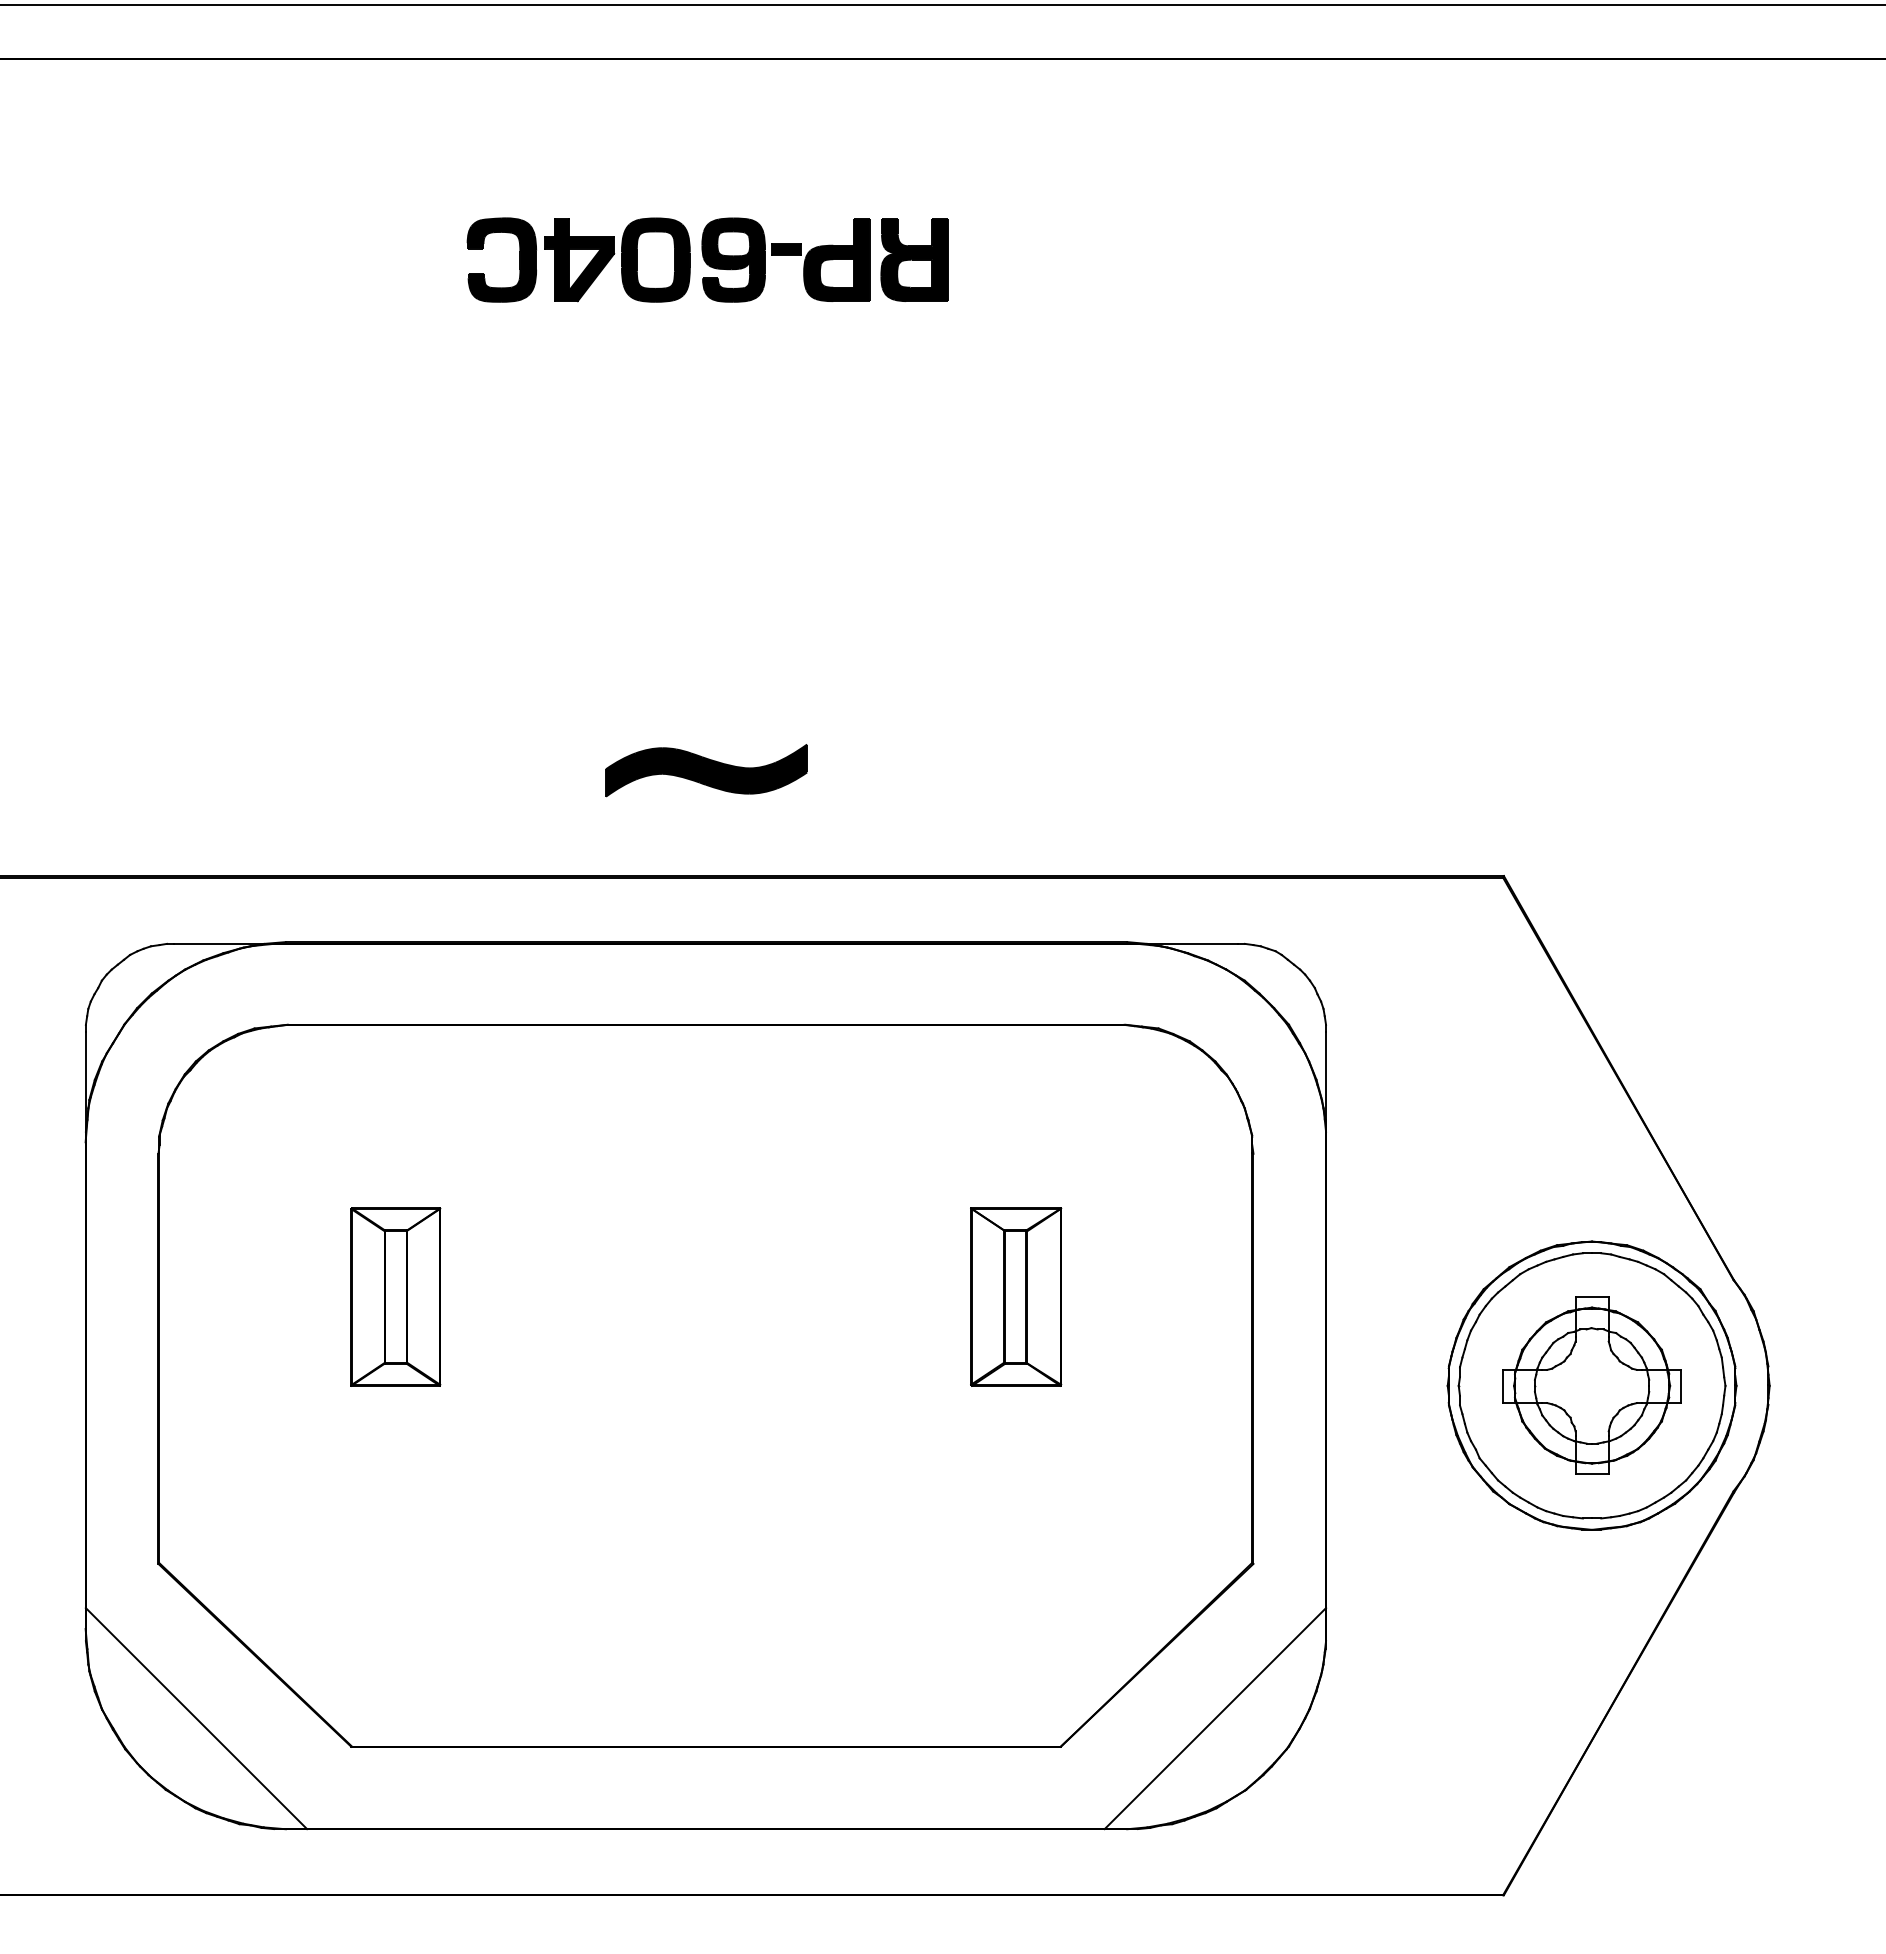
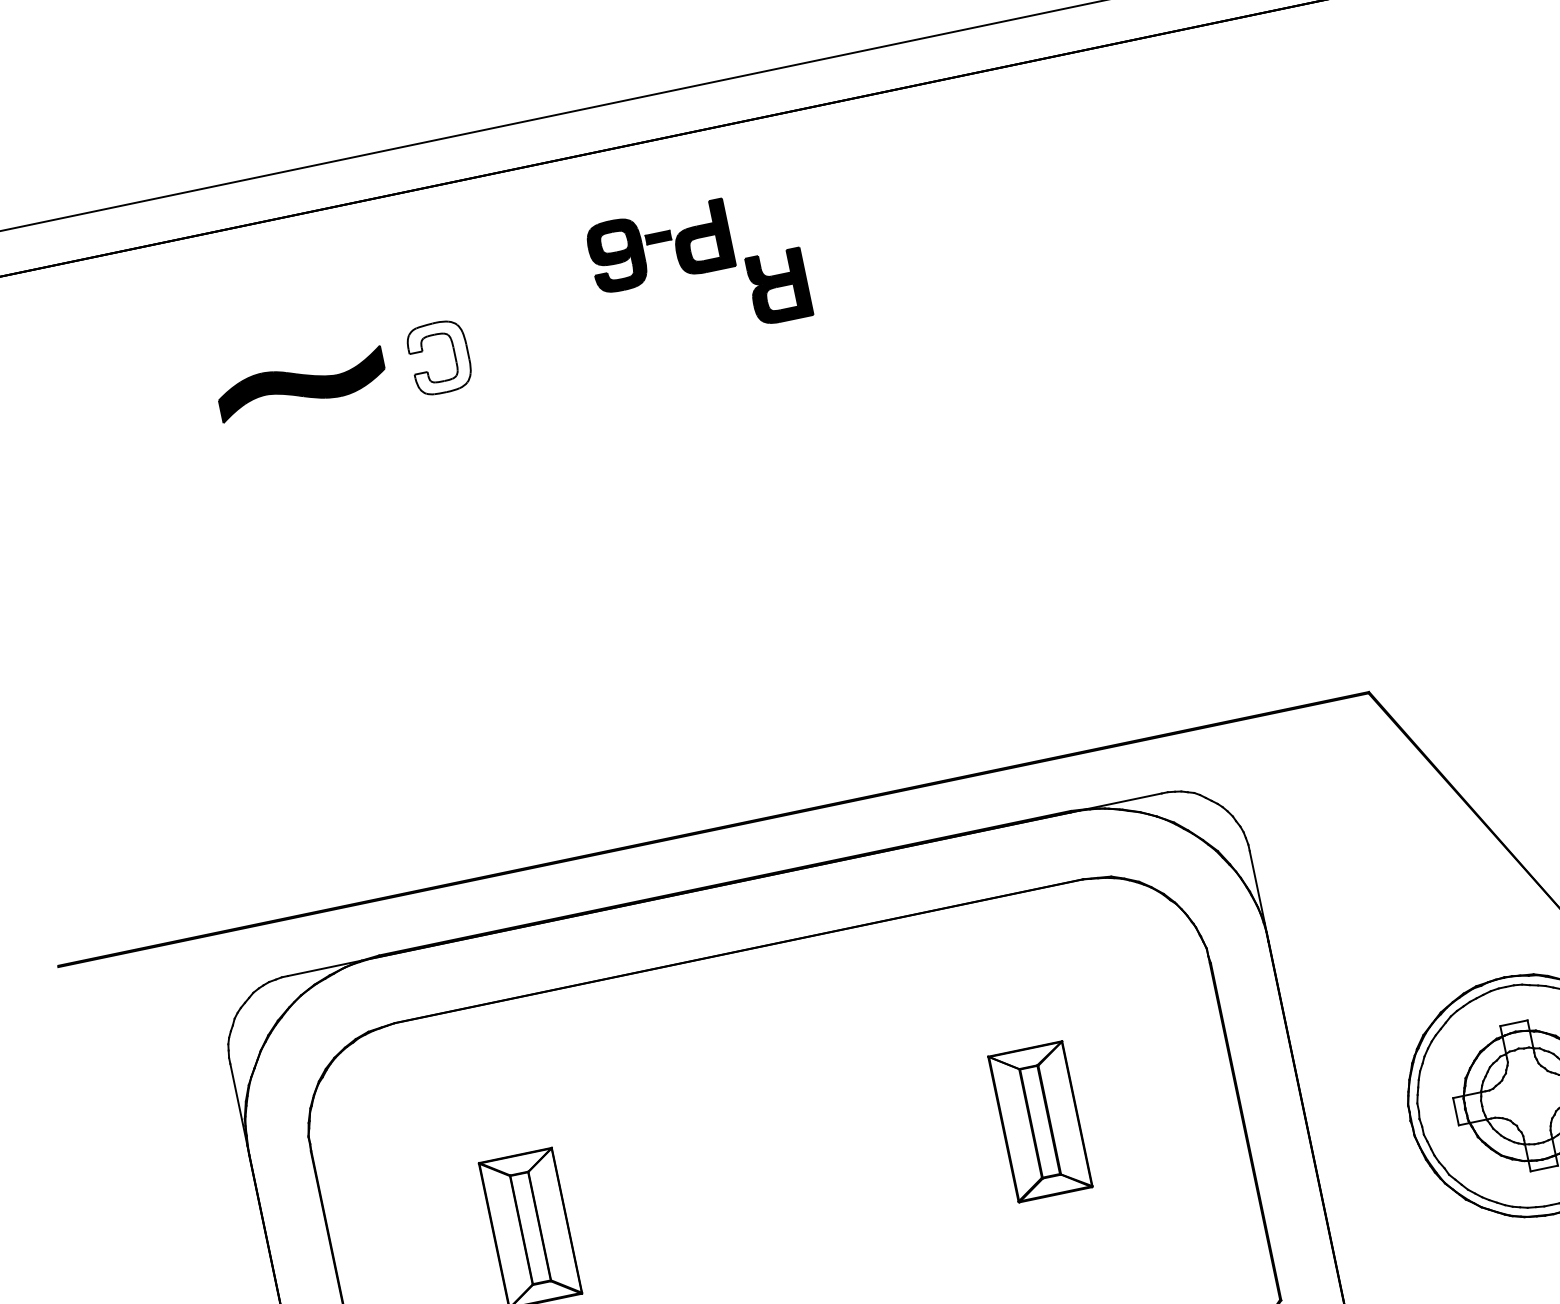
fill: (501, 259) -> (439, 357), removed
part: (617, 259) -> (534, 337), removed
part: (785, 259) -> (659, 246), moved
part: (706, 770) -> (301, 384), moved

